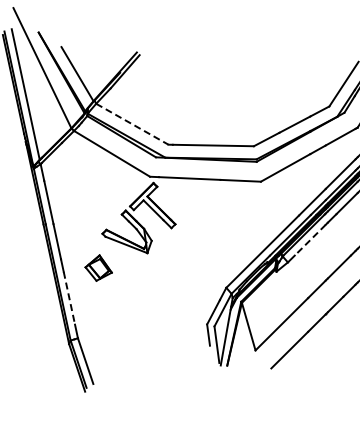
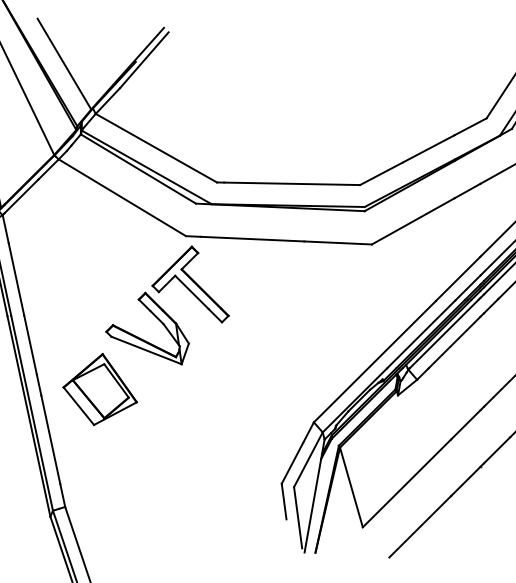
line: (132, 124) -> (156, 148), dashed -> solid
line: (310, 240) -> (454, 343), dashed -> solid
part: (98, 267) -> (99, 388), size x1.67
line: (69, 298) -> (51, 440), dashed -> solid

